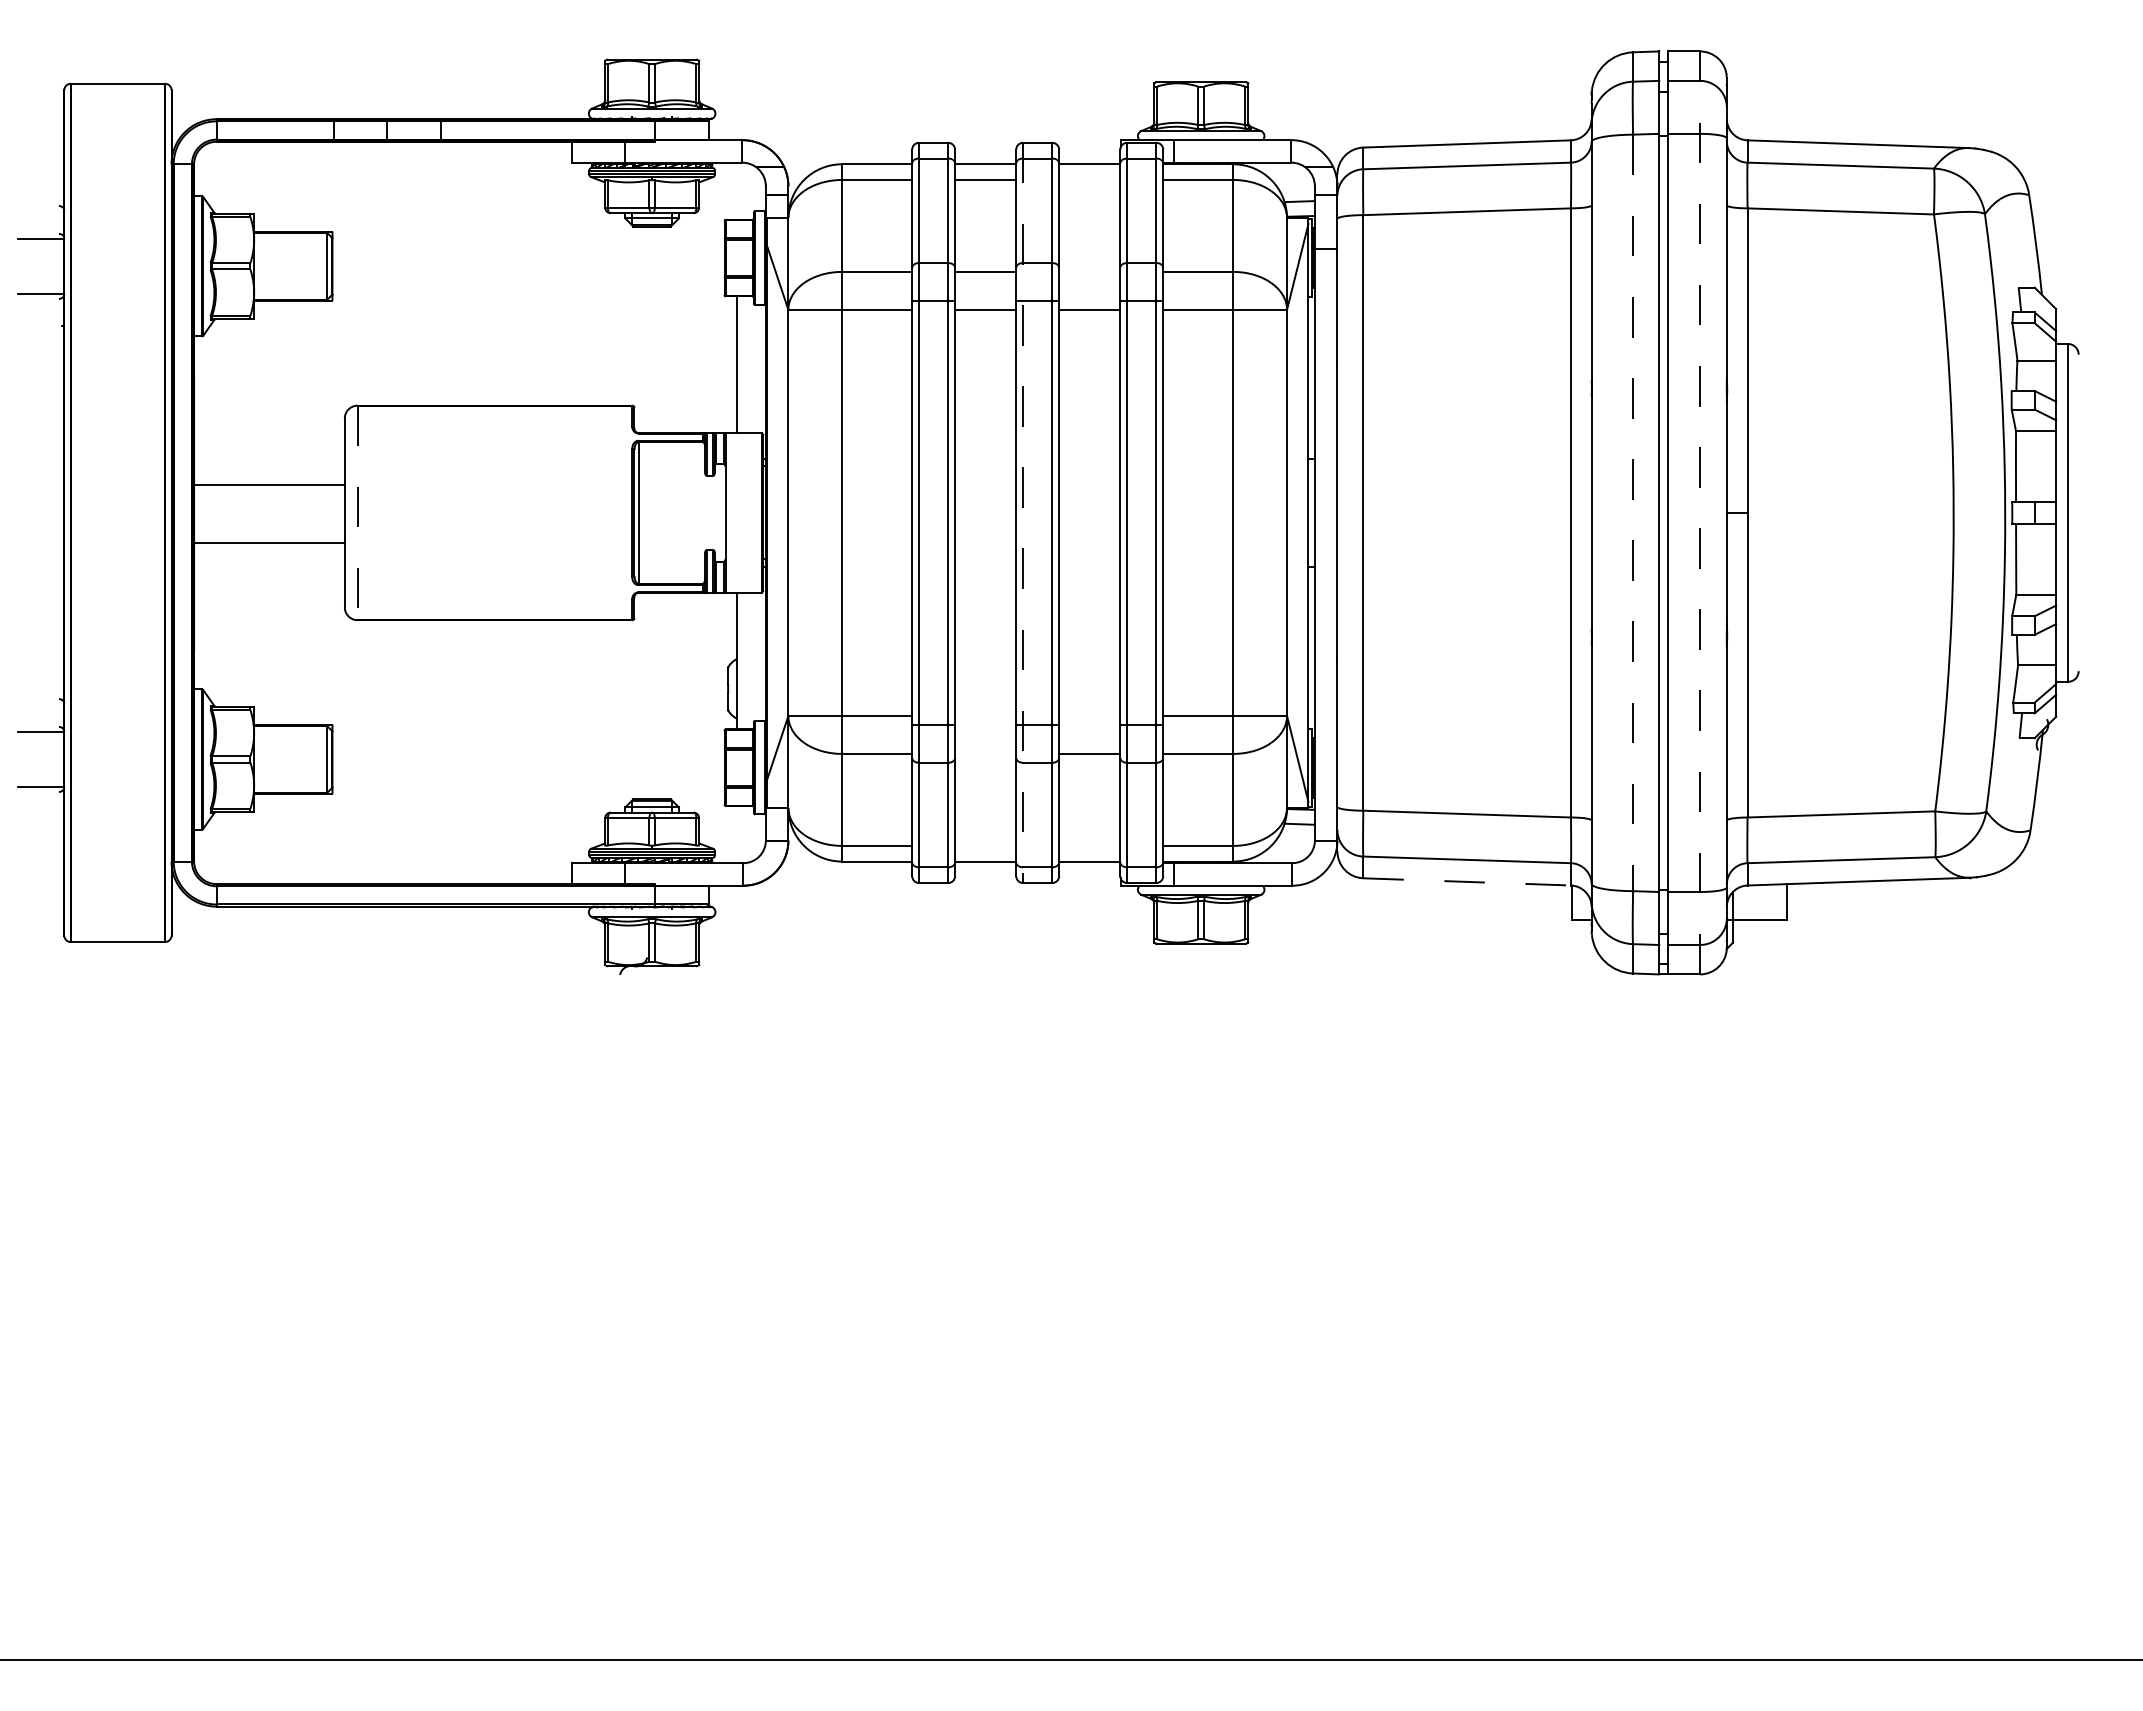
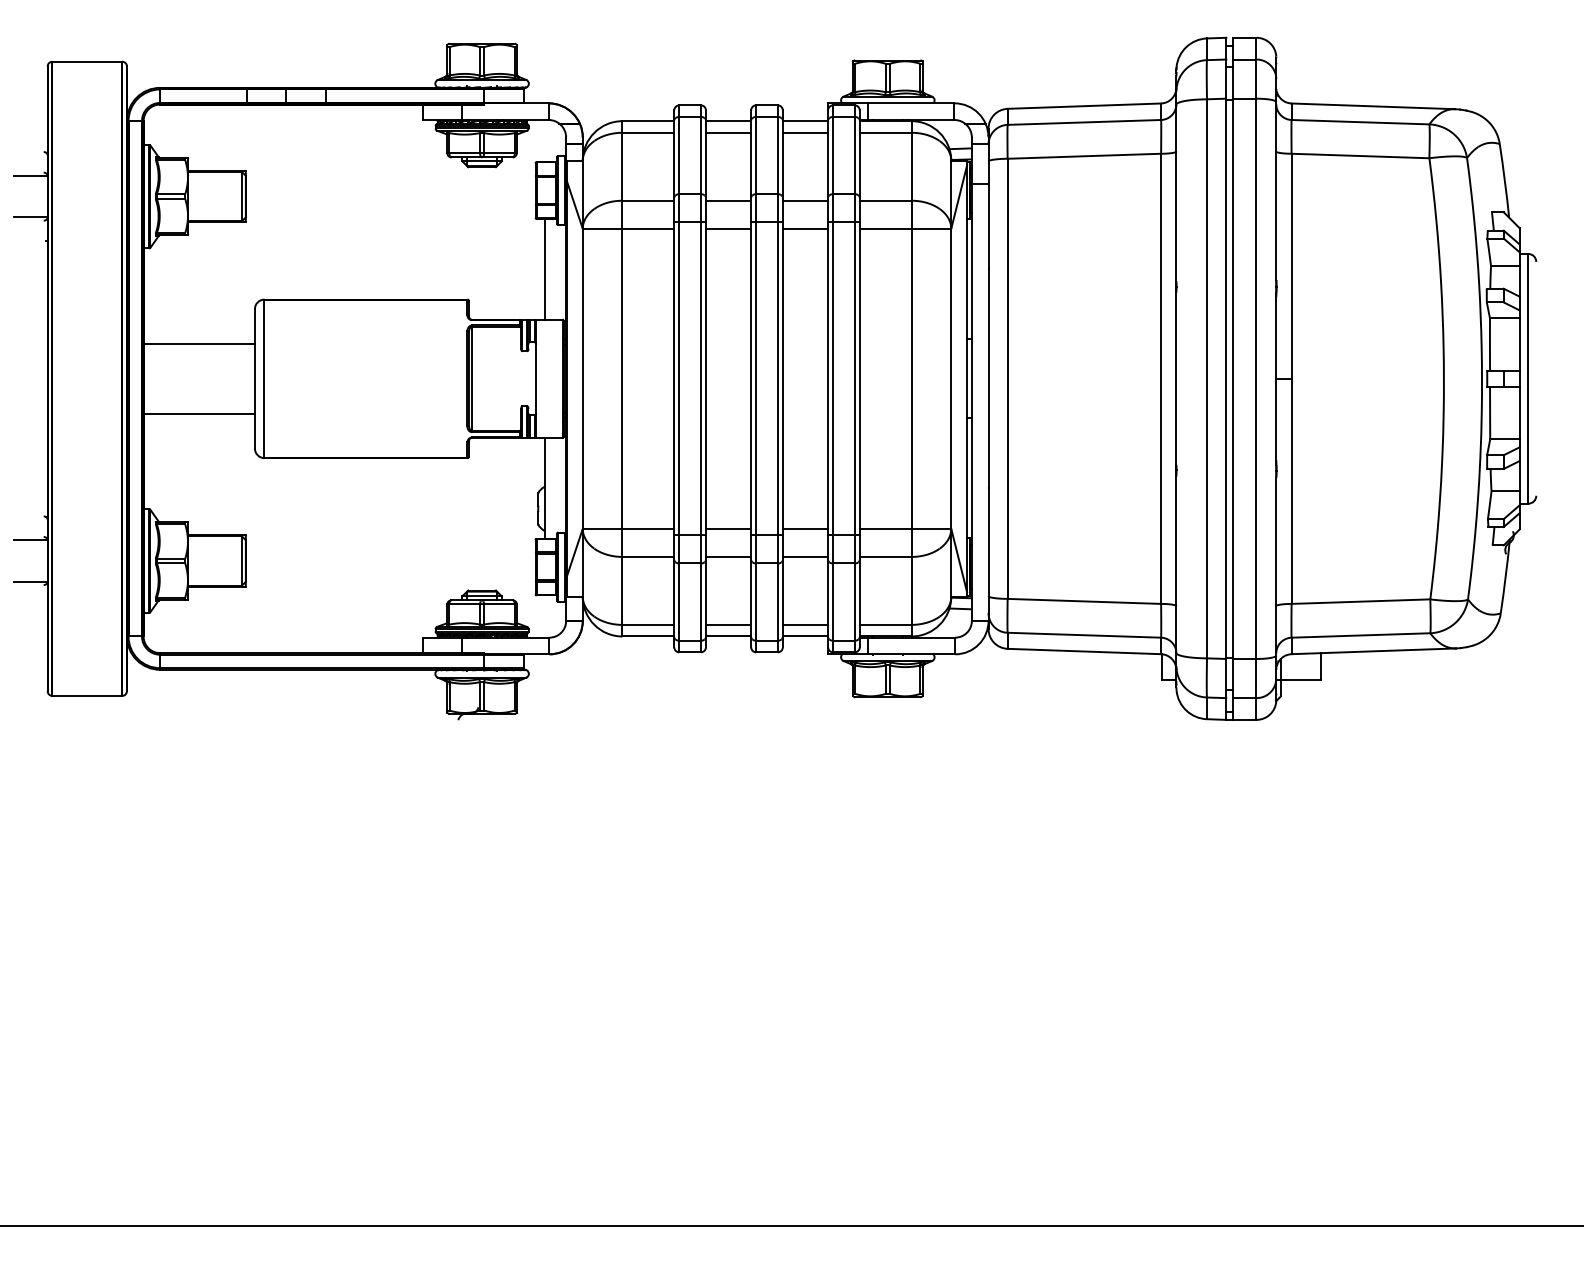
line: (1089, 179) -> (805, 132), added
line: (1089, 271) -> (805, 200), added
line: (269, 484) -> (199, 413), moved
line: (1700, 512) -> (1256, 378), dashed -> solid
line: (357, 513) -> (264, 379), dashed -> solid
line: (1023, 513) -> (756, 379), dashed -> solid
line: (1633, 513) -> (1207, 379), dashed -> solid
line: (269, 542) -> (199, 343), moved
line: (985, 715) -> (728, 528), added
line: (1089, 715) -> (805, 528), added
line: (985, 753) -> (728, 556), added
line: (985, 845) -> (728, 624), added
line: (1089, 845) -> (805, 624), added
line: (1467, 881) -> (1084, 651), dashed -> solid

